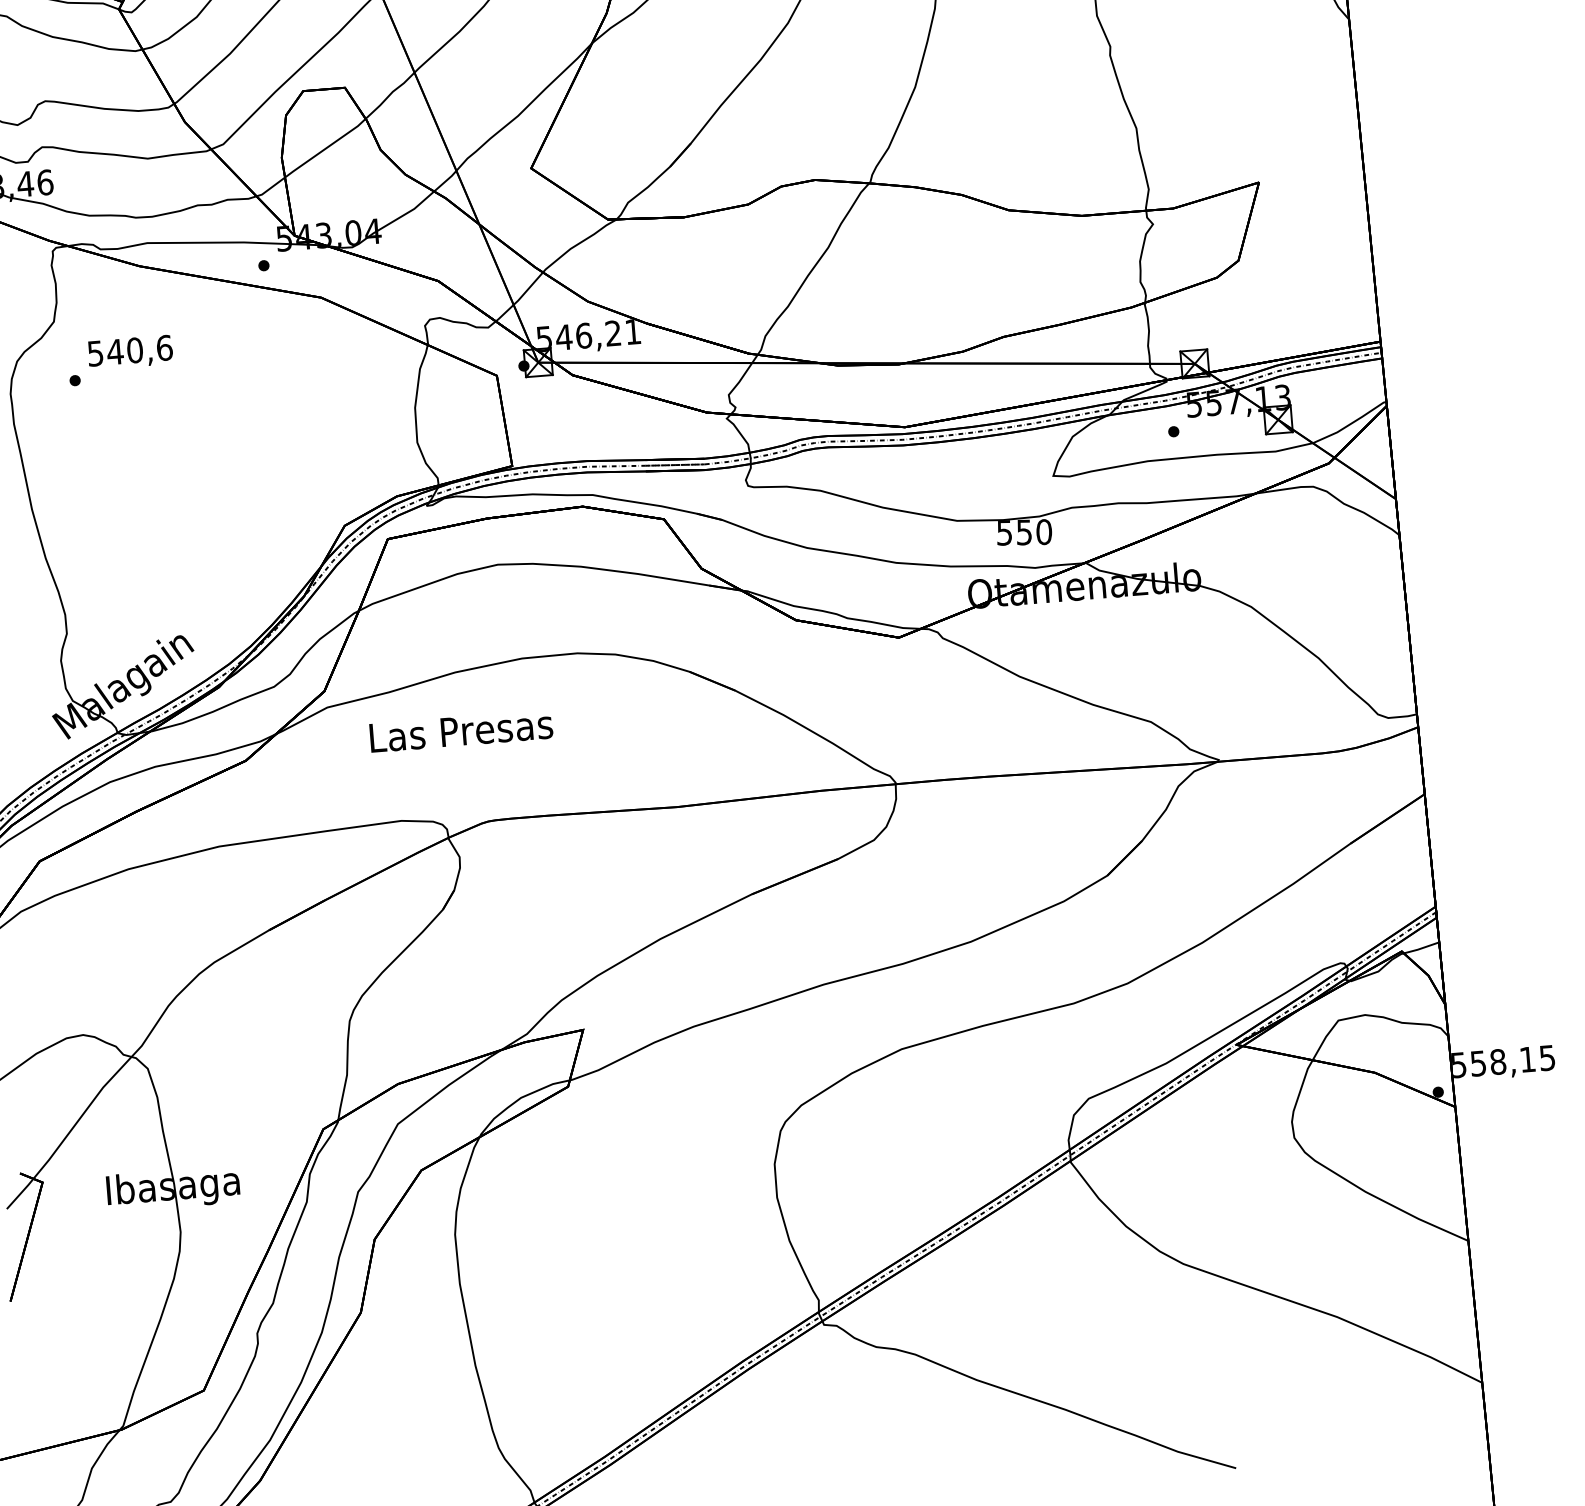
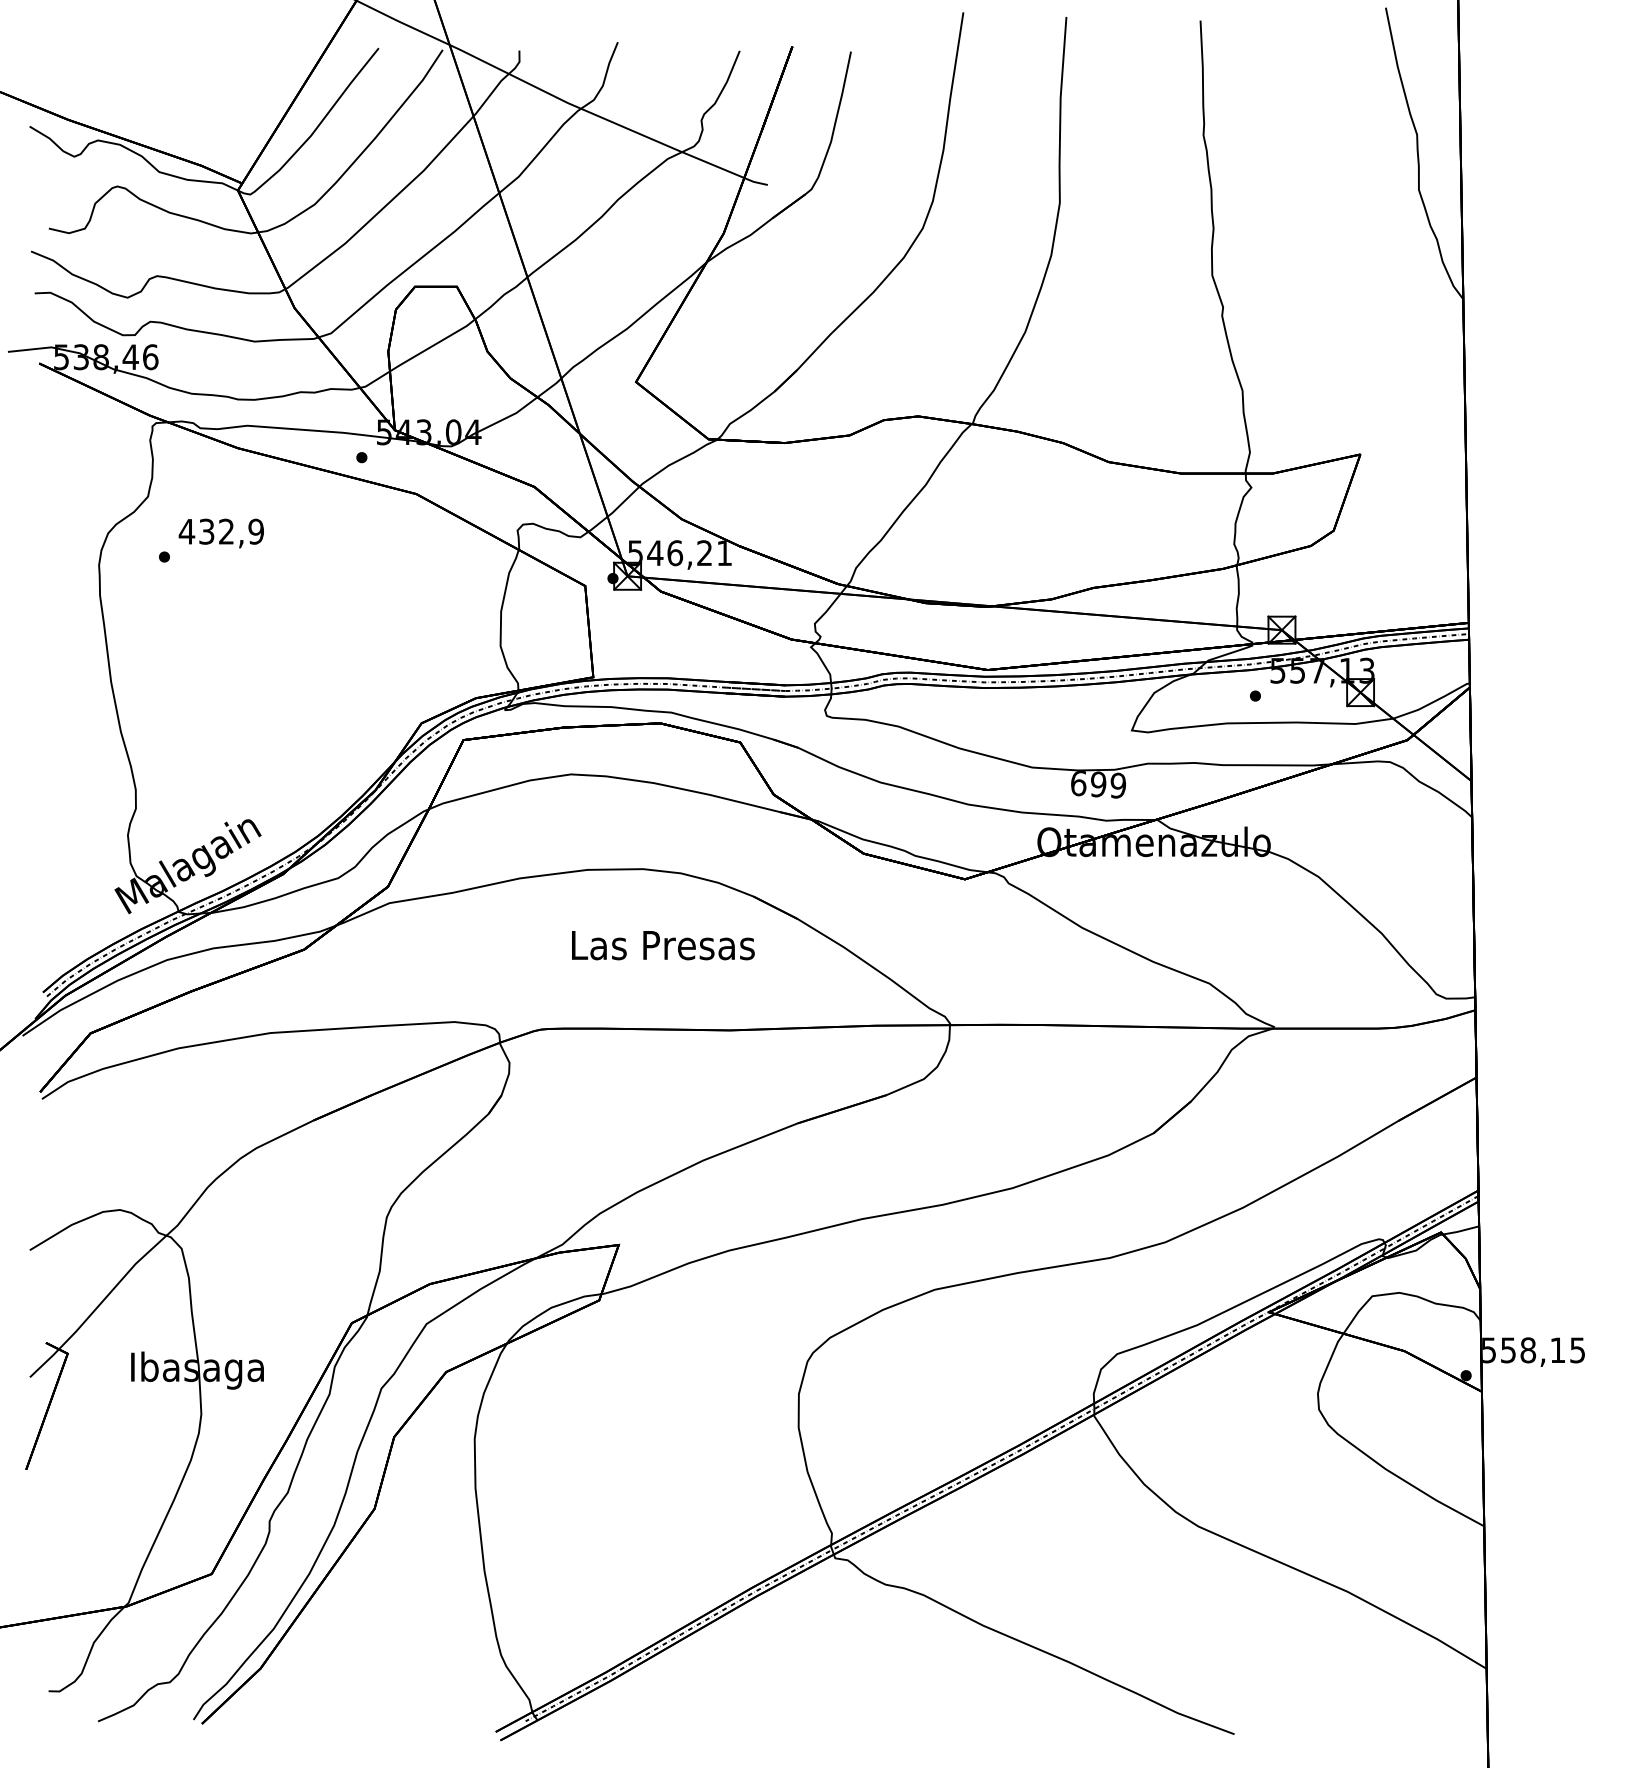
text: (129, 350) -> (221, 531), 540,6 -> 432,9
text: (1024, 532) -> (1098, 784), 550 -> 699
text: (461, 731) -> (663, 945), moved

